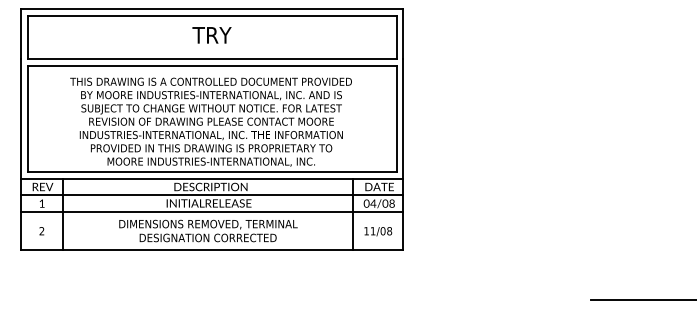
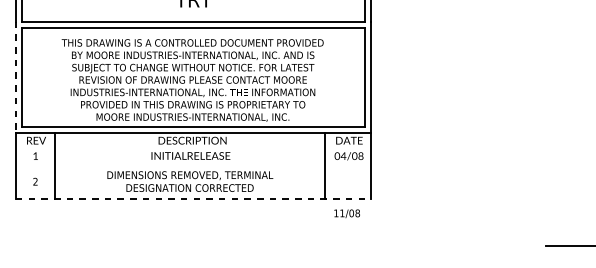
line: (20, 118) -> (15, 77), solid -> dashed
line: (211, 195) -> (193, 148), removed
line: (211, 211) -> (193, 163), removed
text: (378, 231) -> (347, 213), moved
line: (212, 249) -> (194, 198), solid -> dashed

